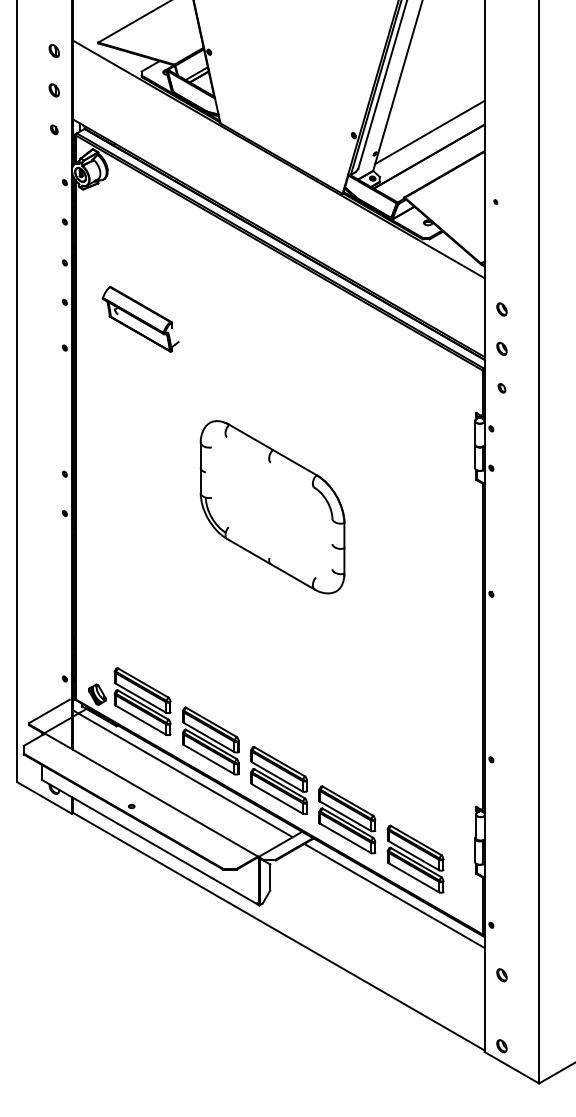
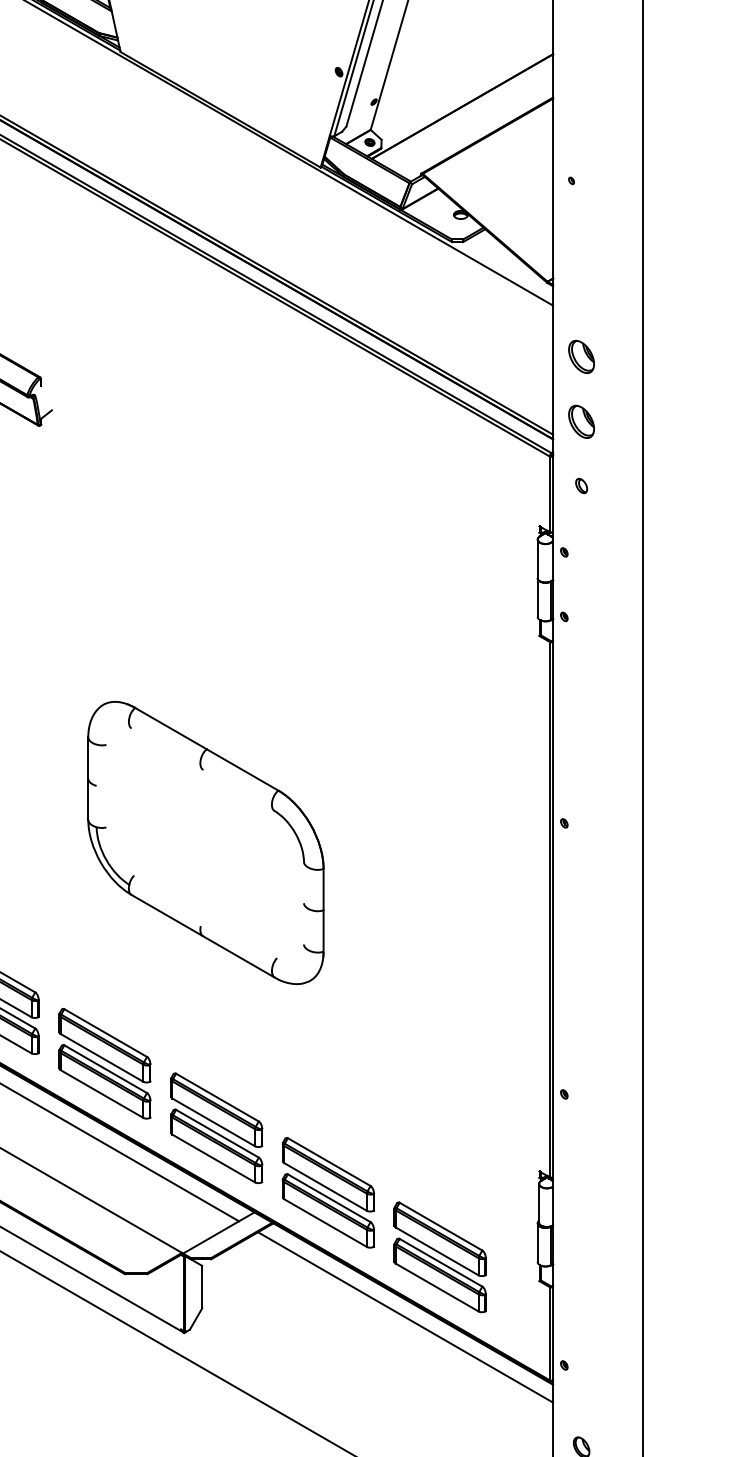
line: (429, 132) -> (462, 66), removed
part: (501, 309) -> (580, 356), size x1.6
part: (501, 348) -> (580, 420), size x1.6
part: (272, 507) -> (205, 843), moved

